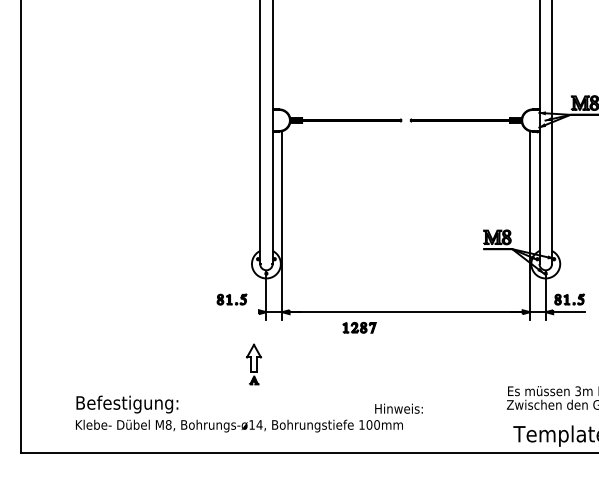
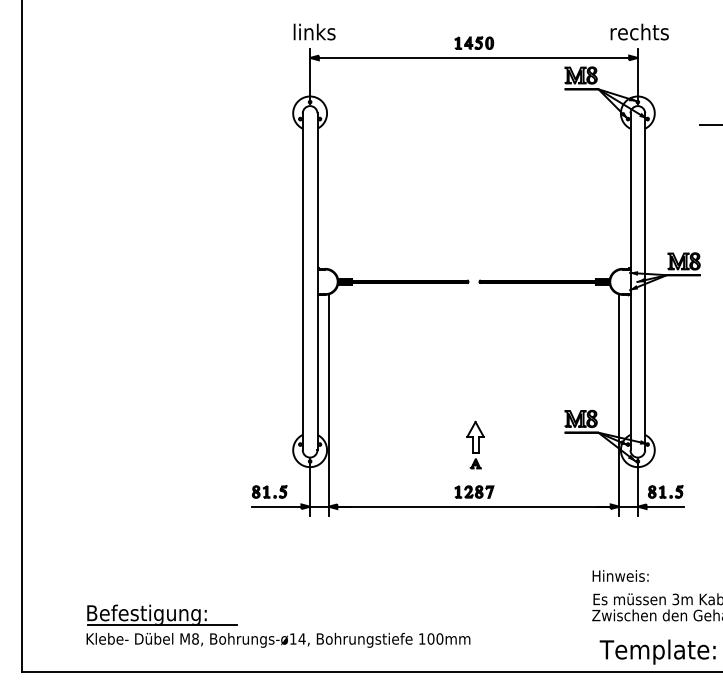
line: (237, 312) -> (276, 506), added
part: (359, 327) -> (474, 491), moved
part: (253, 364) -> (475, 444), moved
text: (398, 408) -> (620, 575), moved
line: (140, 412) -> (162, 624), added

